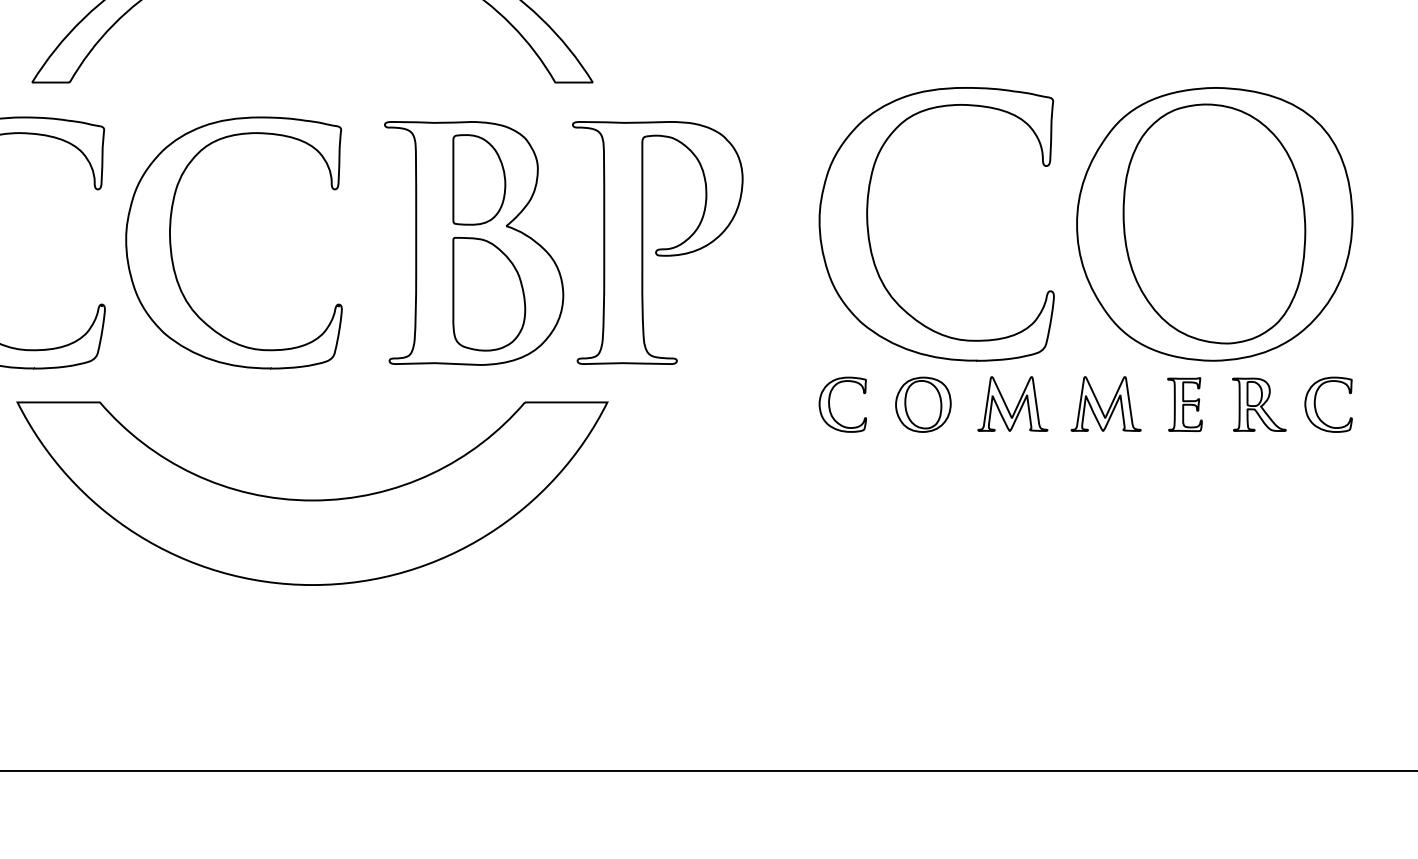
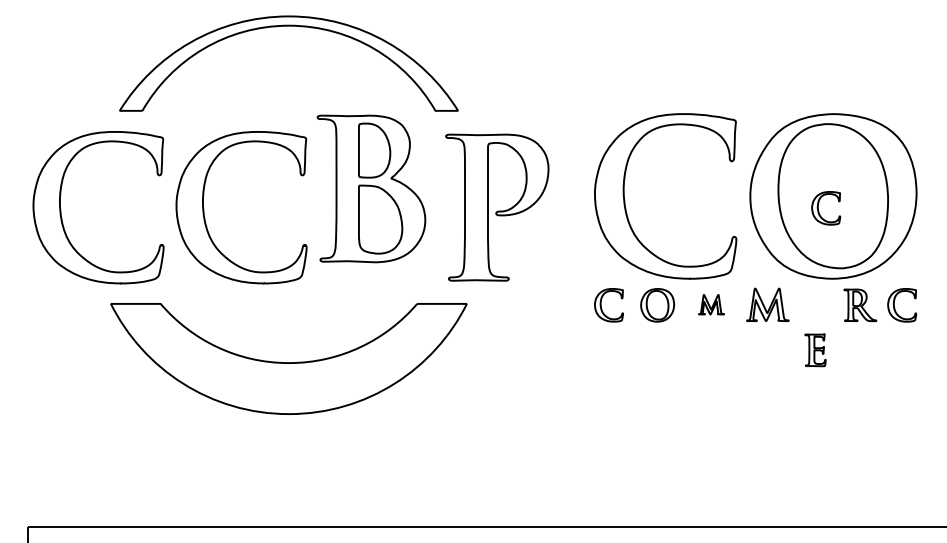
part: (474, 242) -> (371, 188), moved
part: (1191, 247) -> (819, 210), added
part: (1012, 403) -> (711, 304), size x0.6
part: (1185, 405) -> (815, 350), moved

